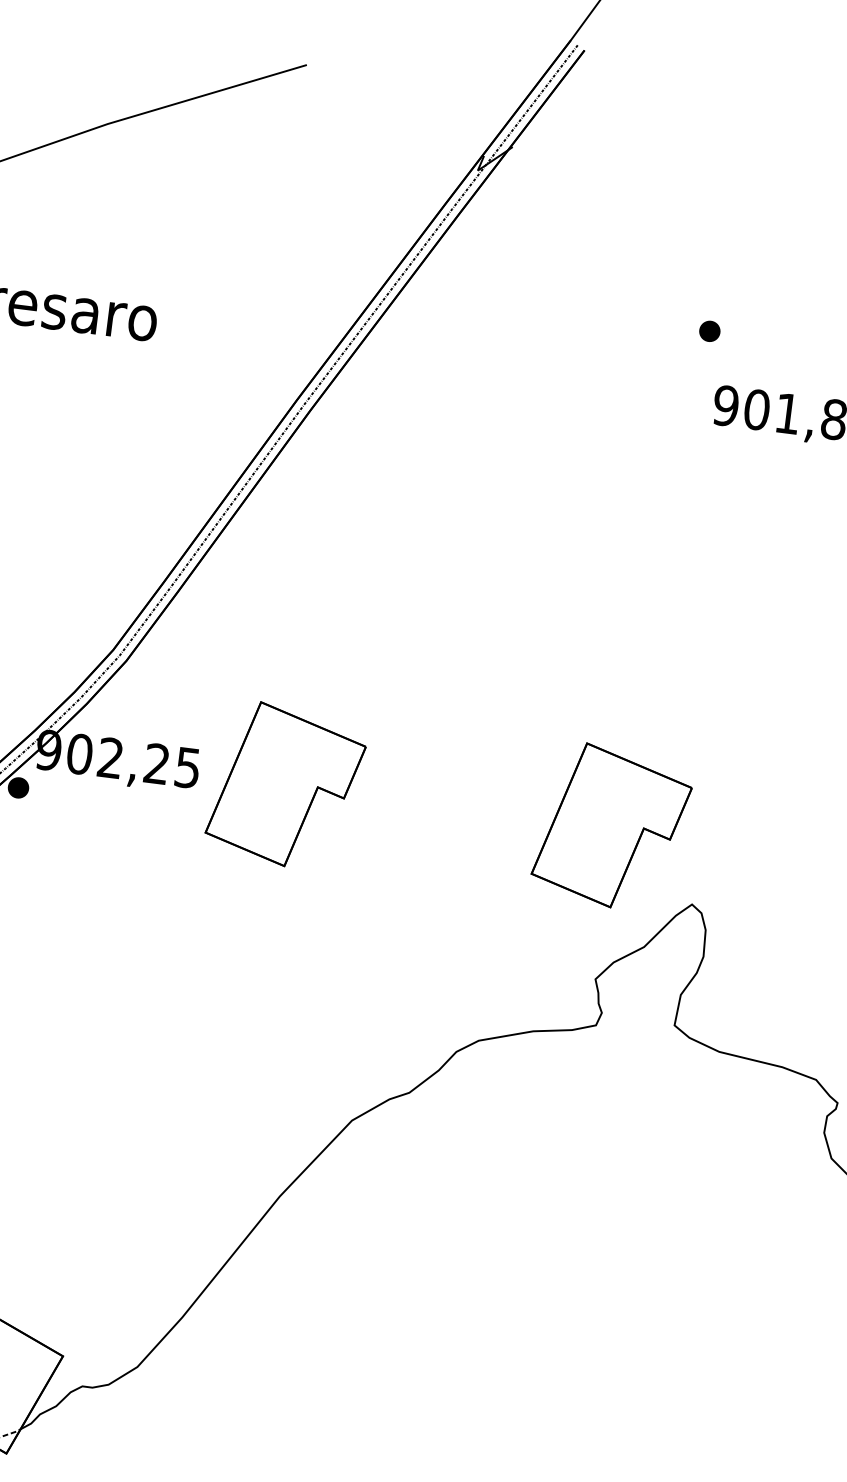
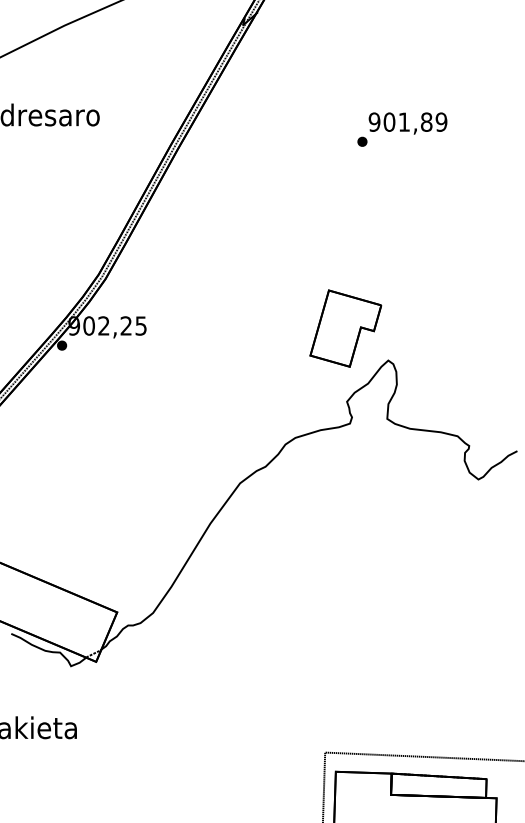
part: (710, 330) -> (362, 141), moved
part: (285, 785) -> (188, 328), removed

